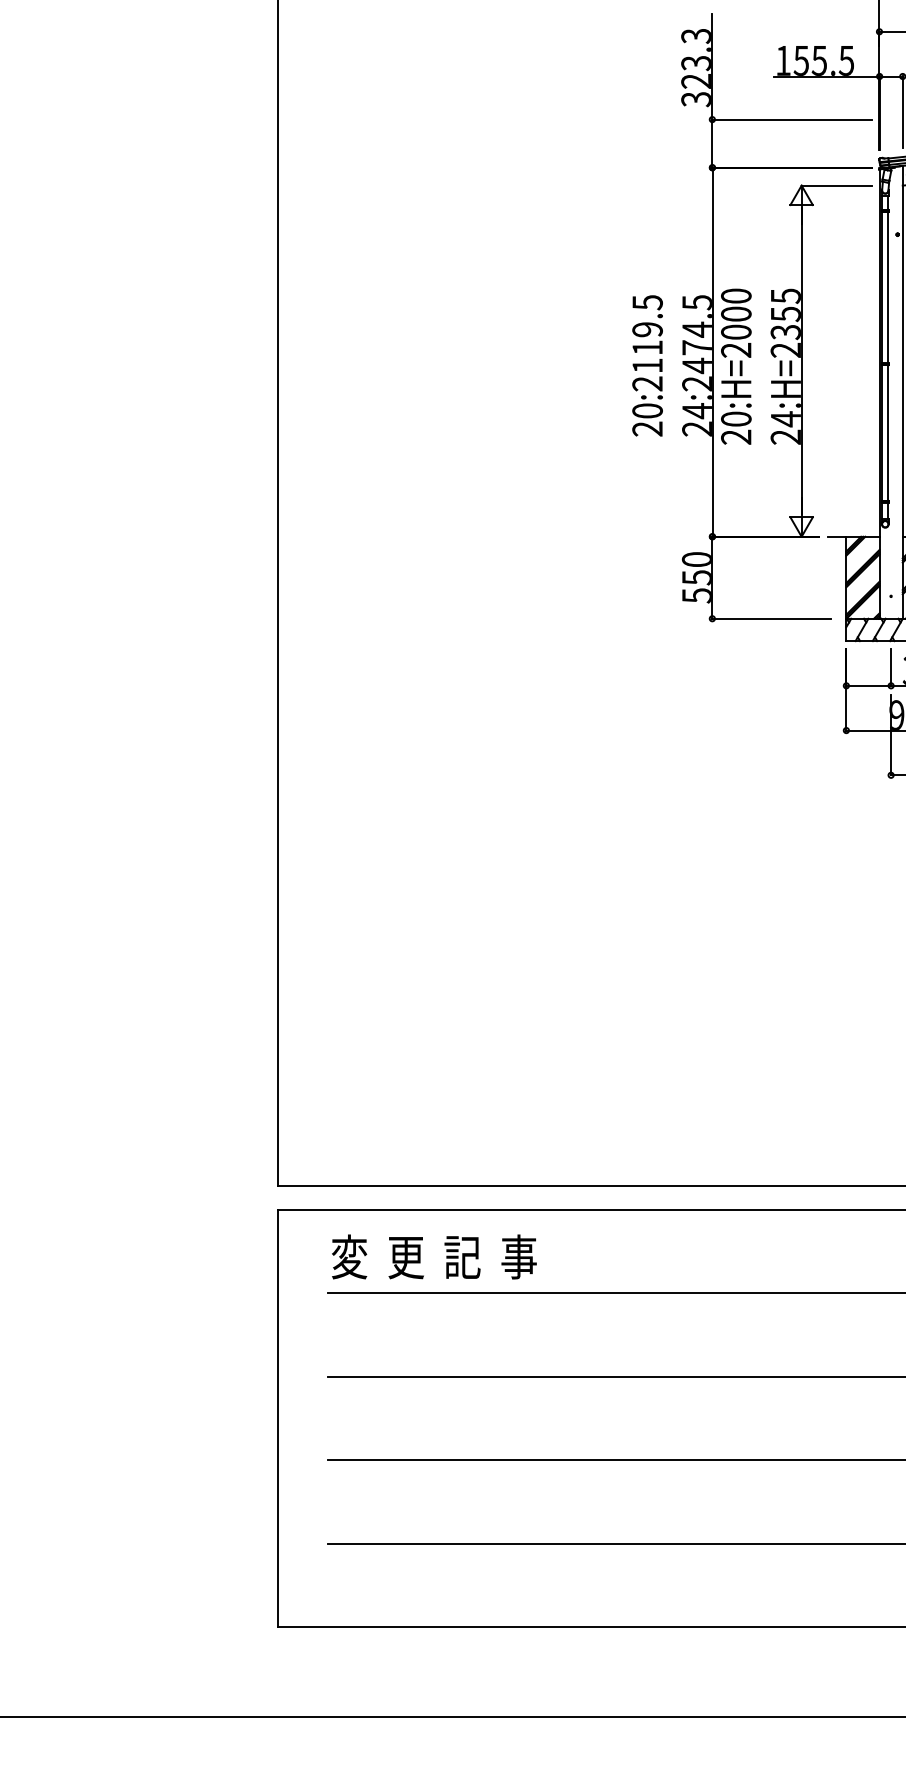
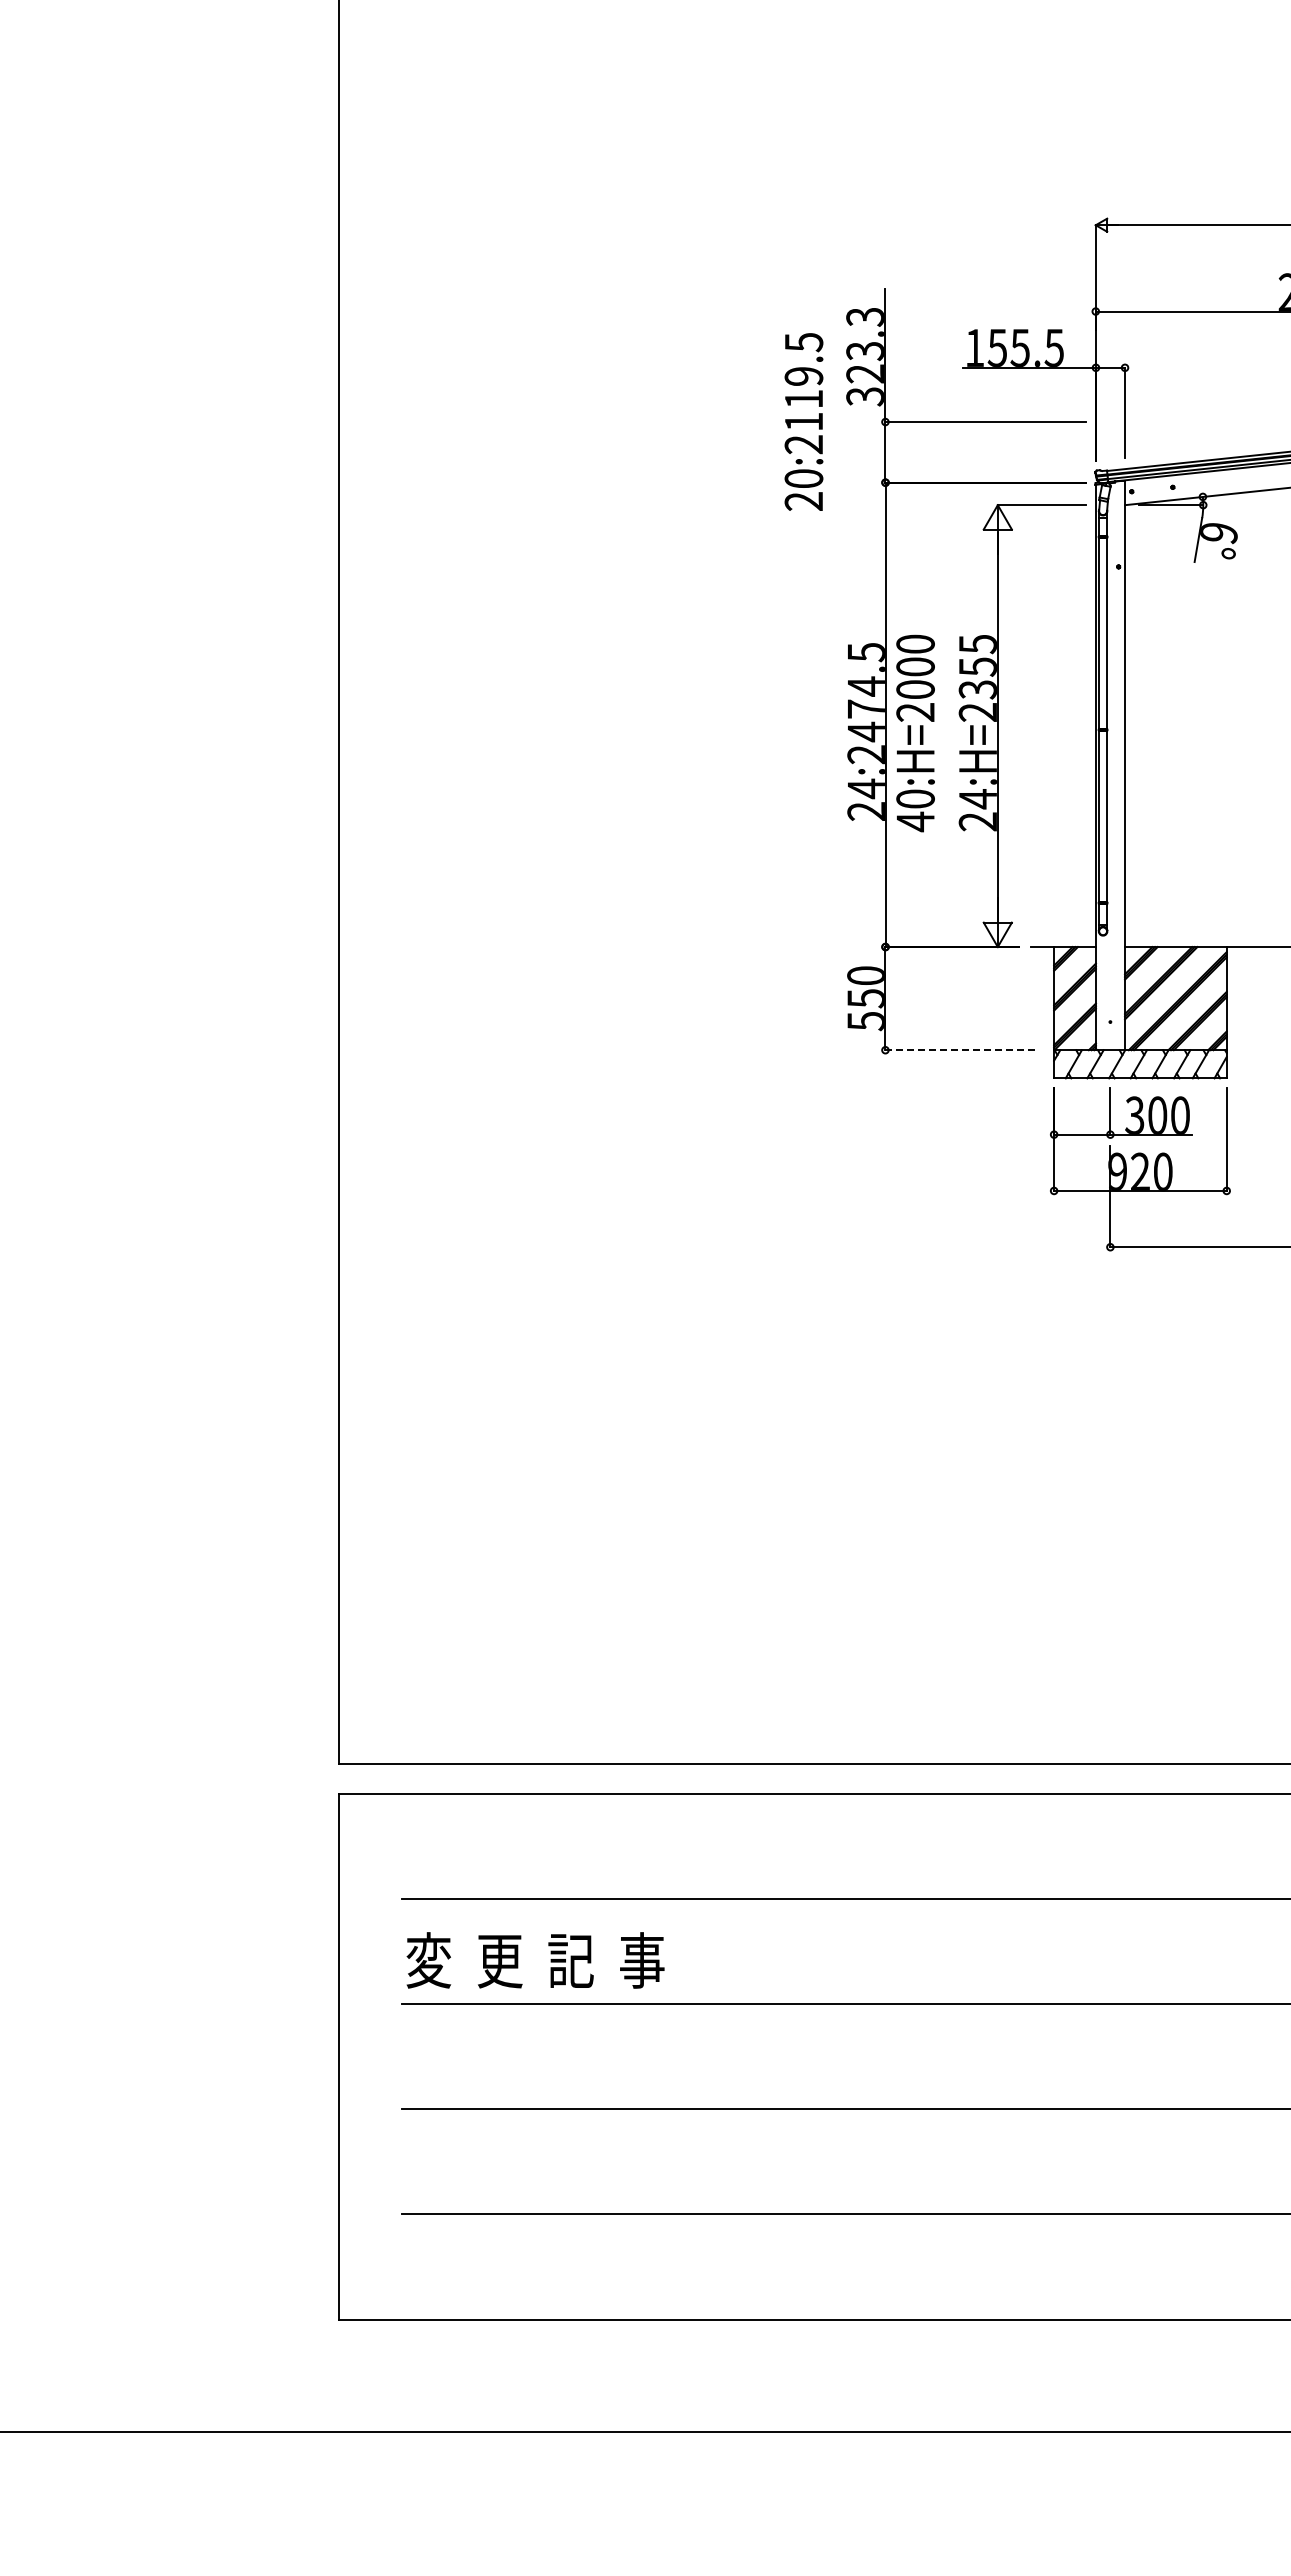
text: (647, 365) -> (803, 421), moved
text: (736, 437) -> (915, 821), 20:H=2000 -> 40:H=2000
line: (771, 618) -> (960, 1050), solid -> dashed
text: (434, 1257) -> (535, 1960), moved

